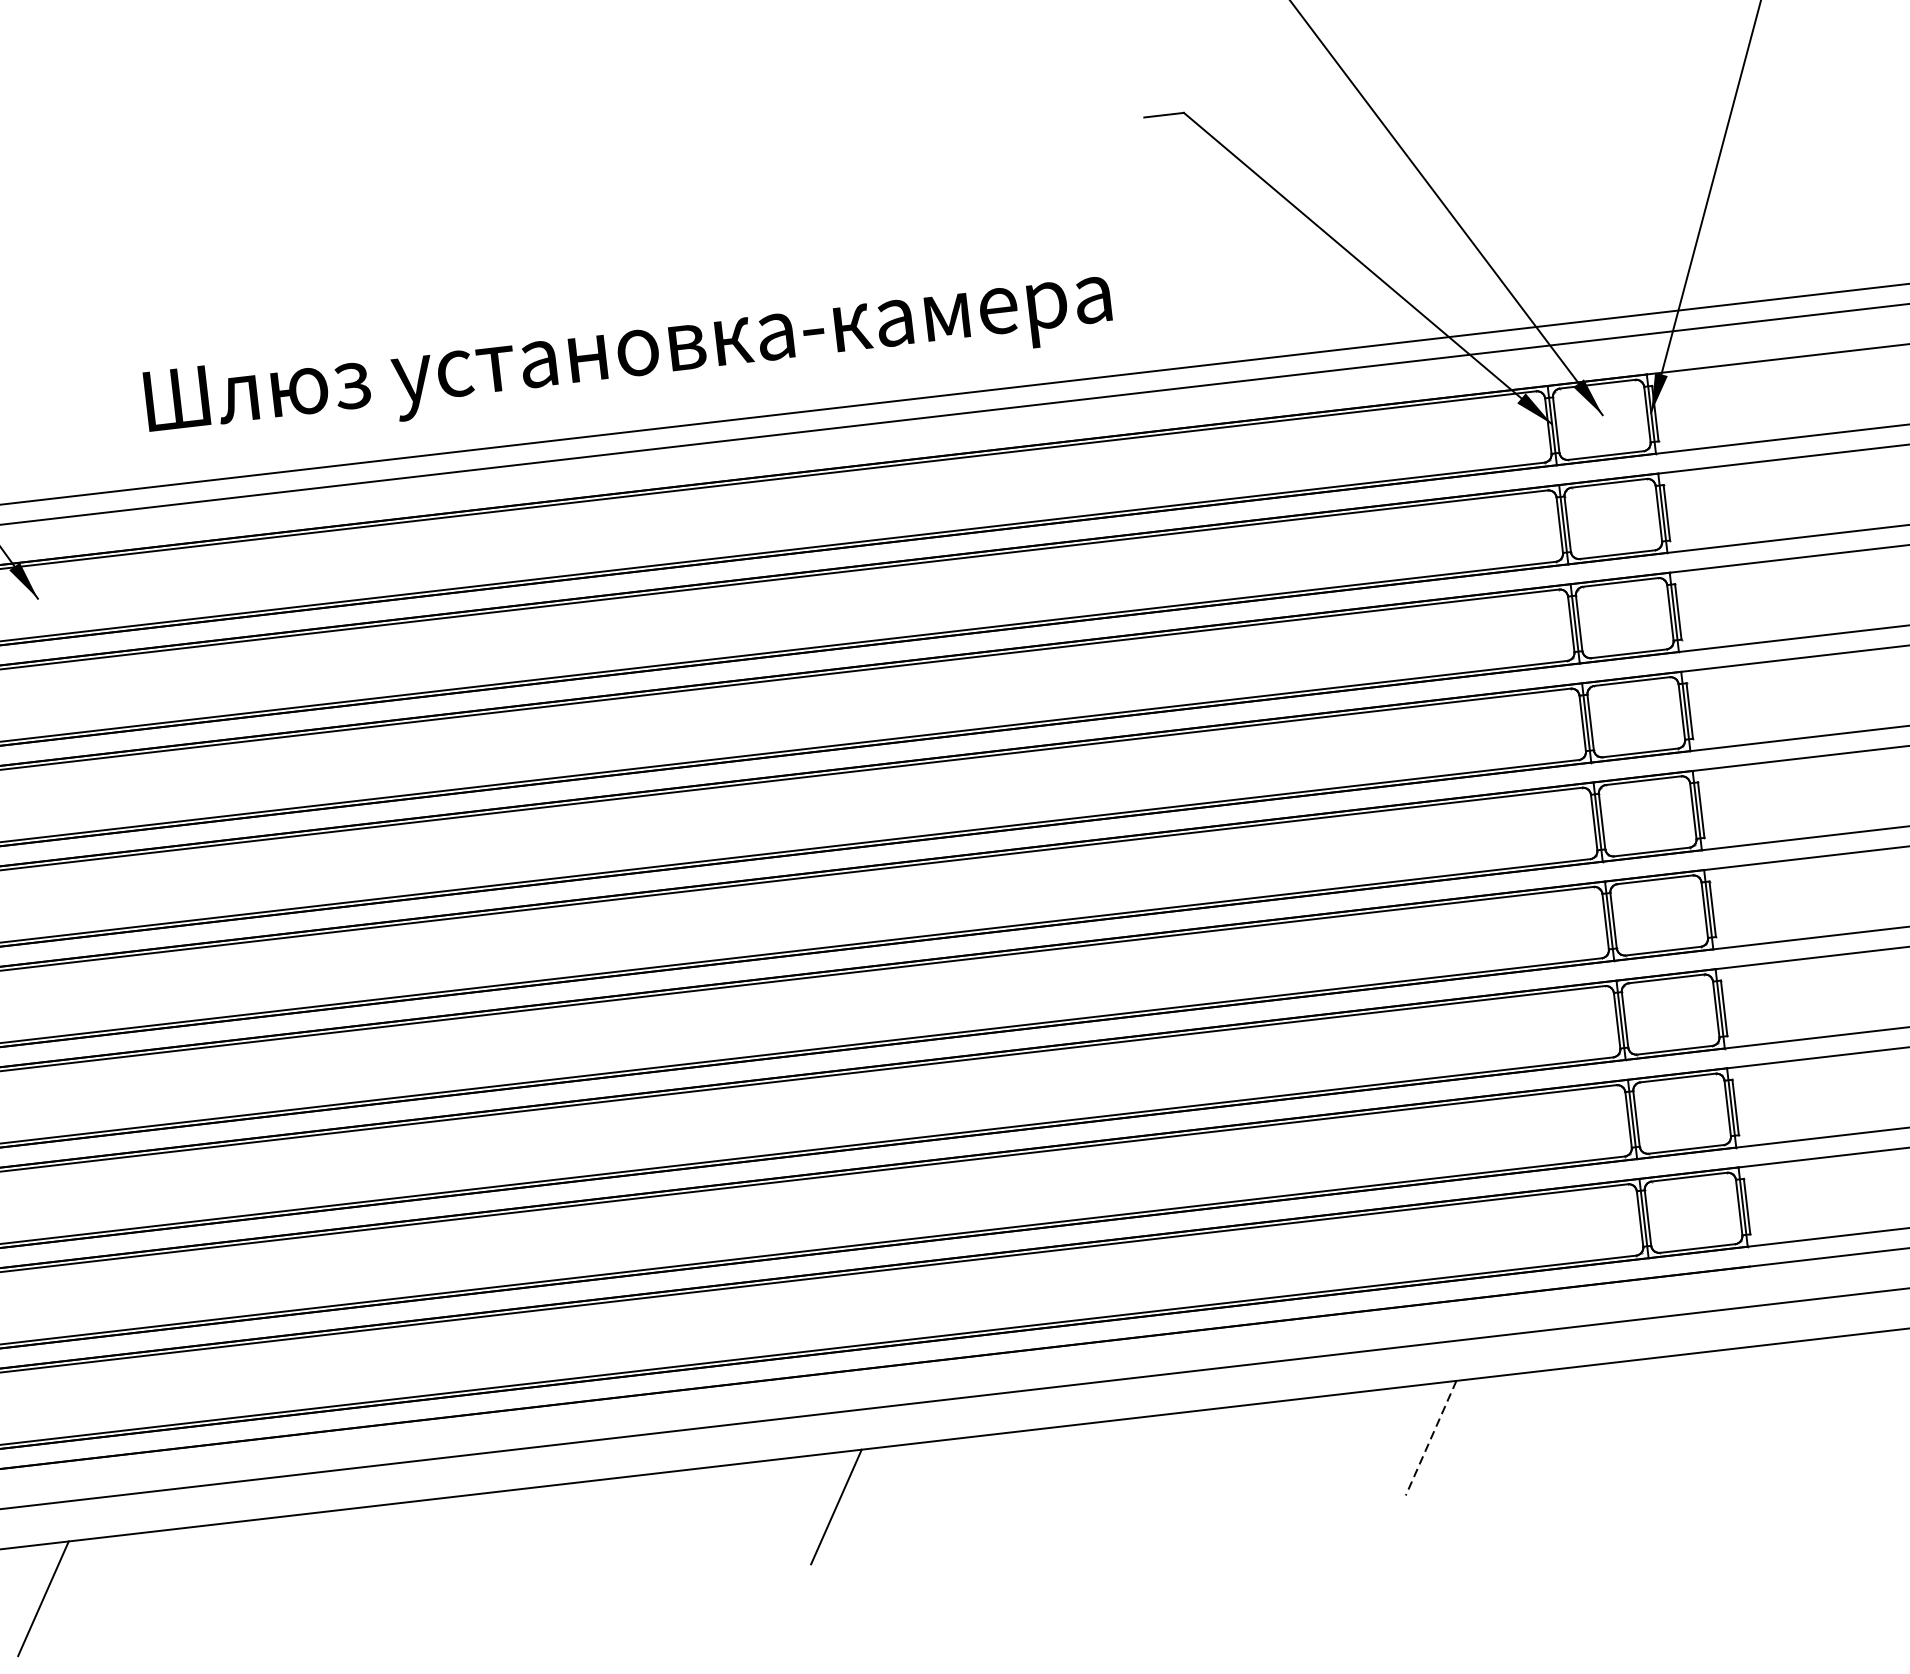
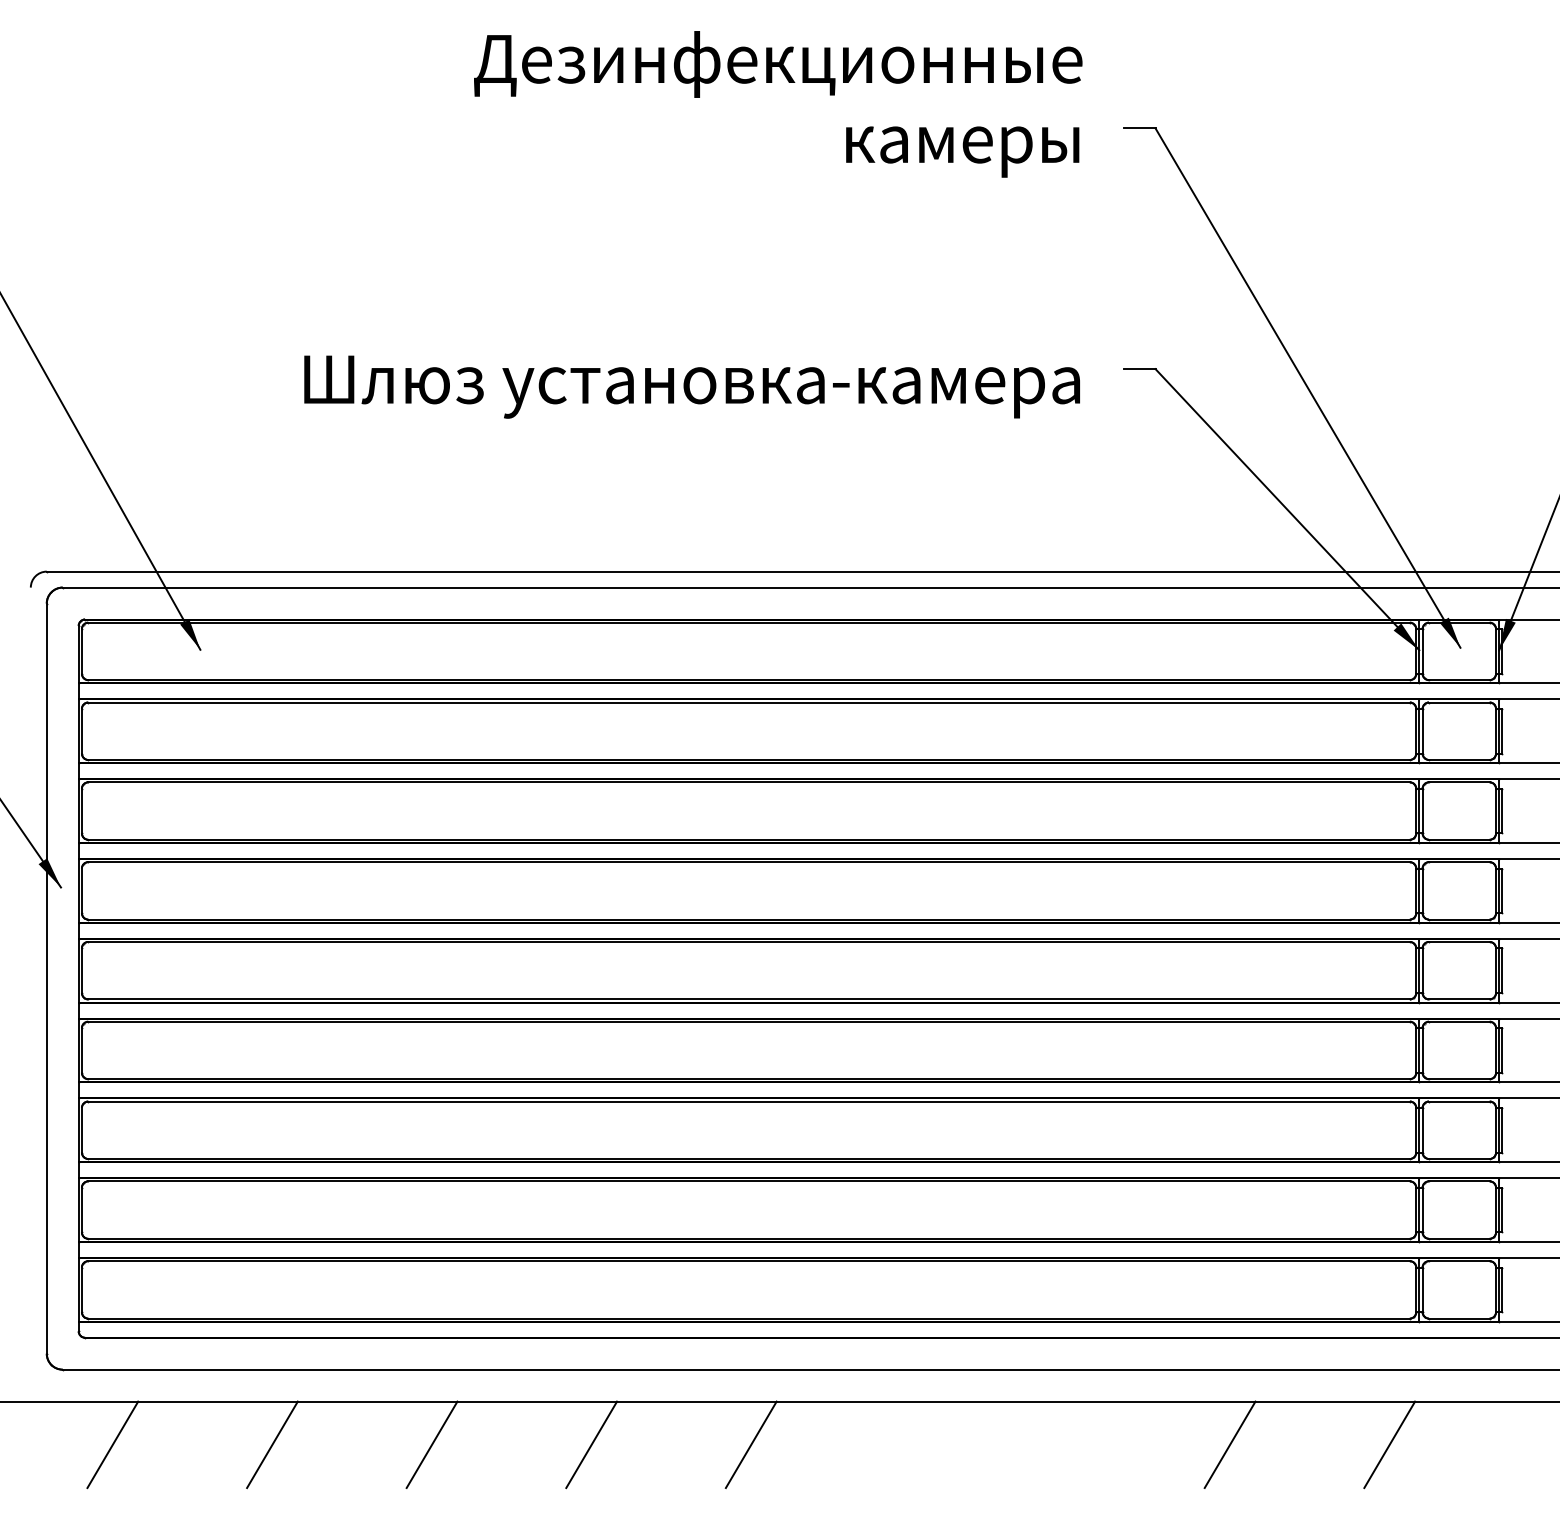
text: (627, 355) -> (691, 386), moved
line: (1629, 1414) -> (1389, 1444), added
line: (1430, 1439) -> (1229, 1445), dashed -> solid
line: (637, 1529) -> (591, 1444), added
line: (439, 1552) -> (431, 1444), added
line: (241, 1575) -> (272, 1444), added

